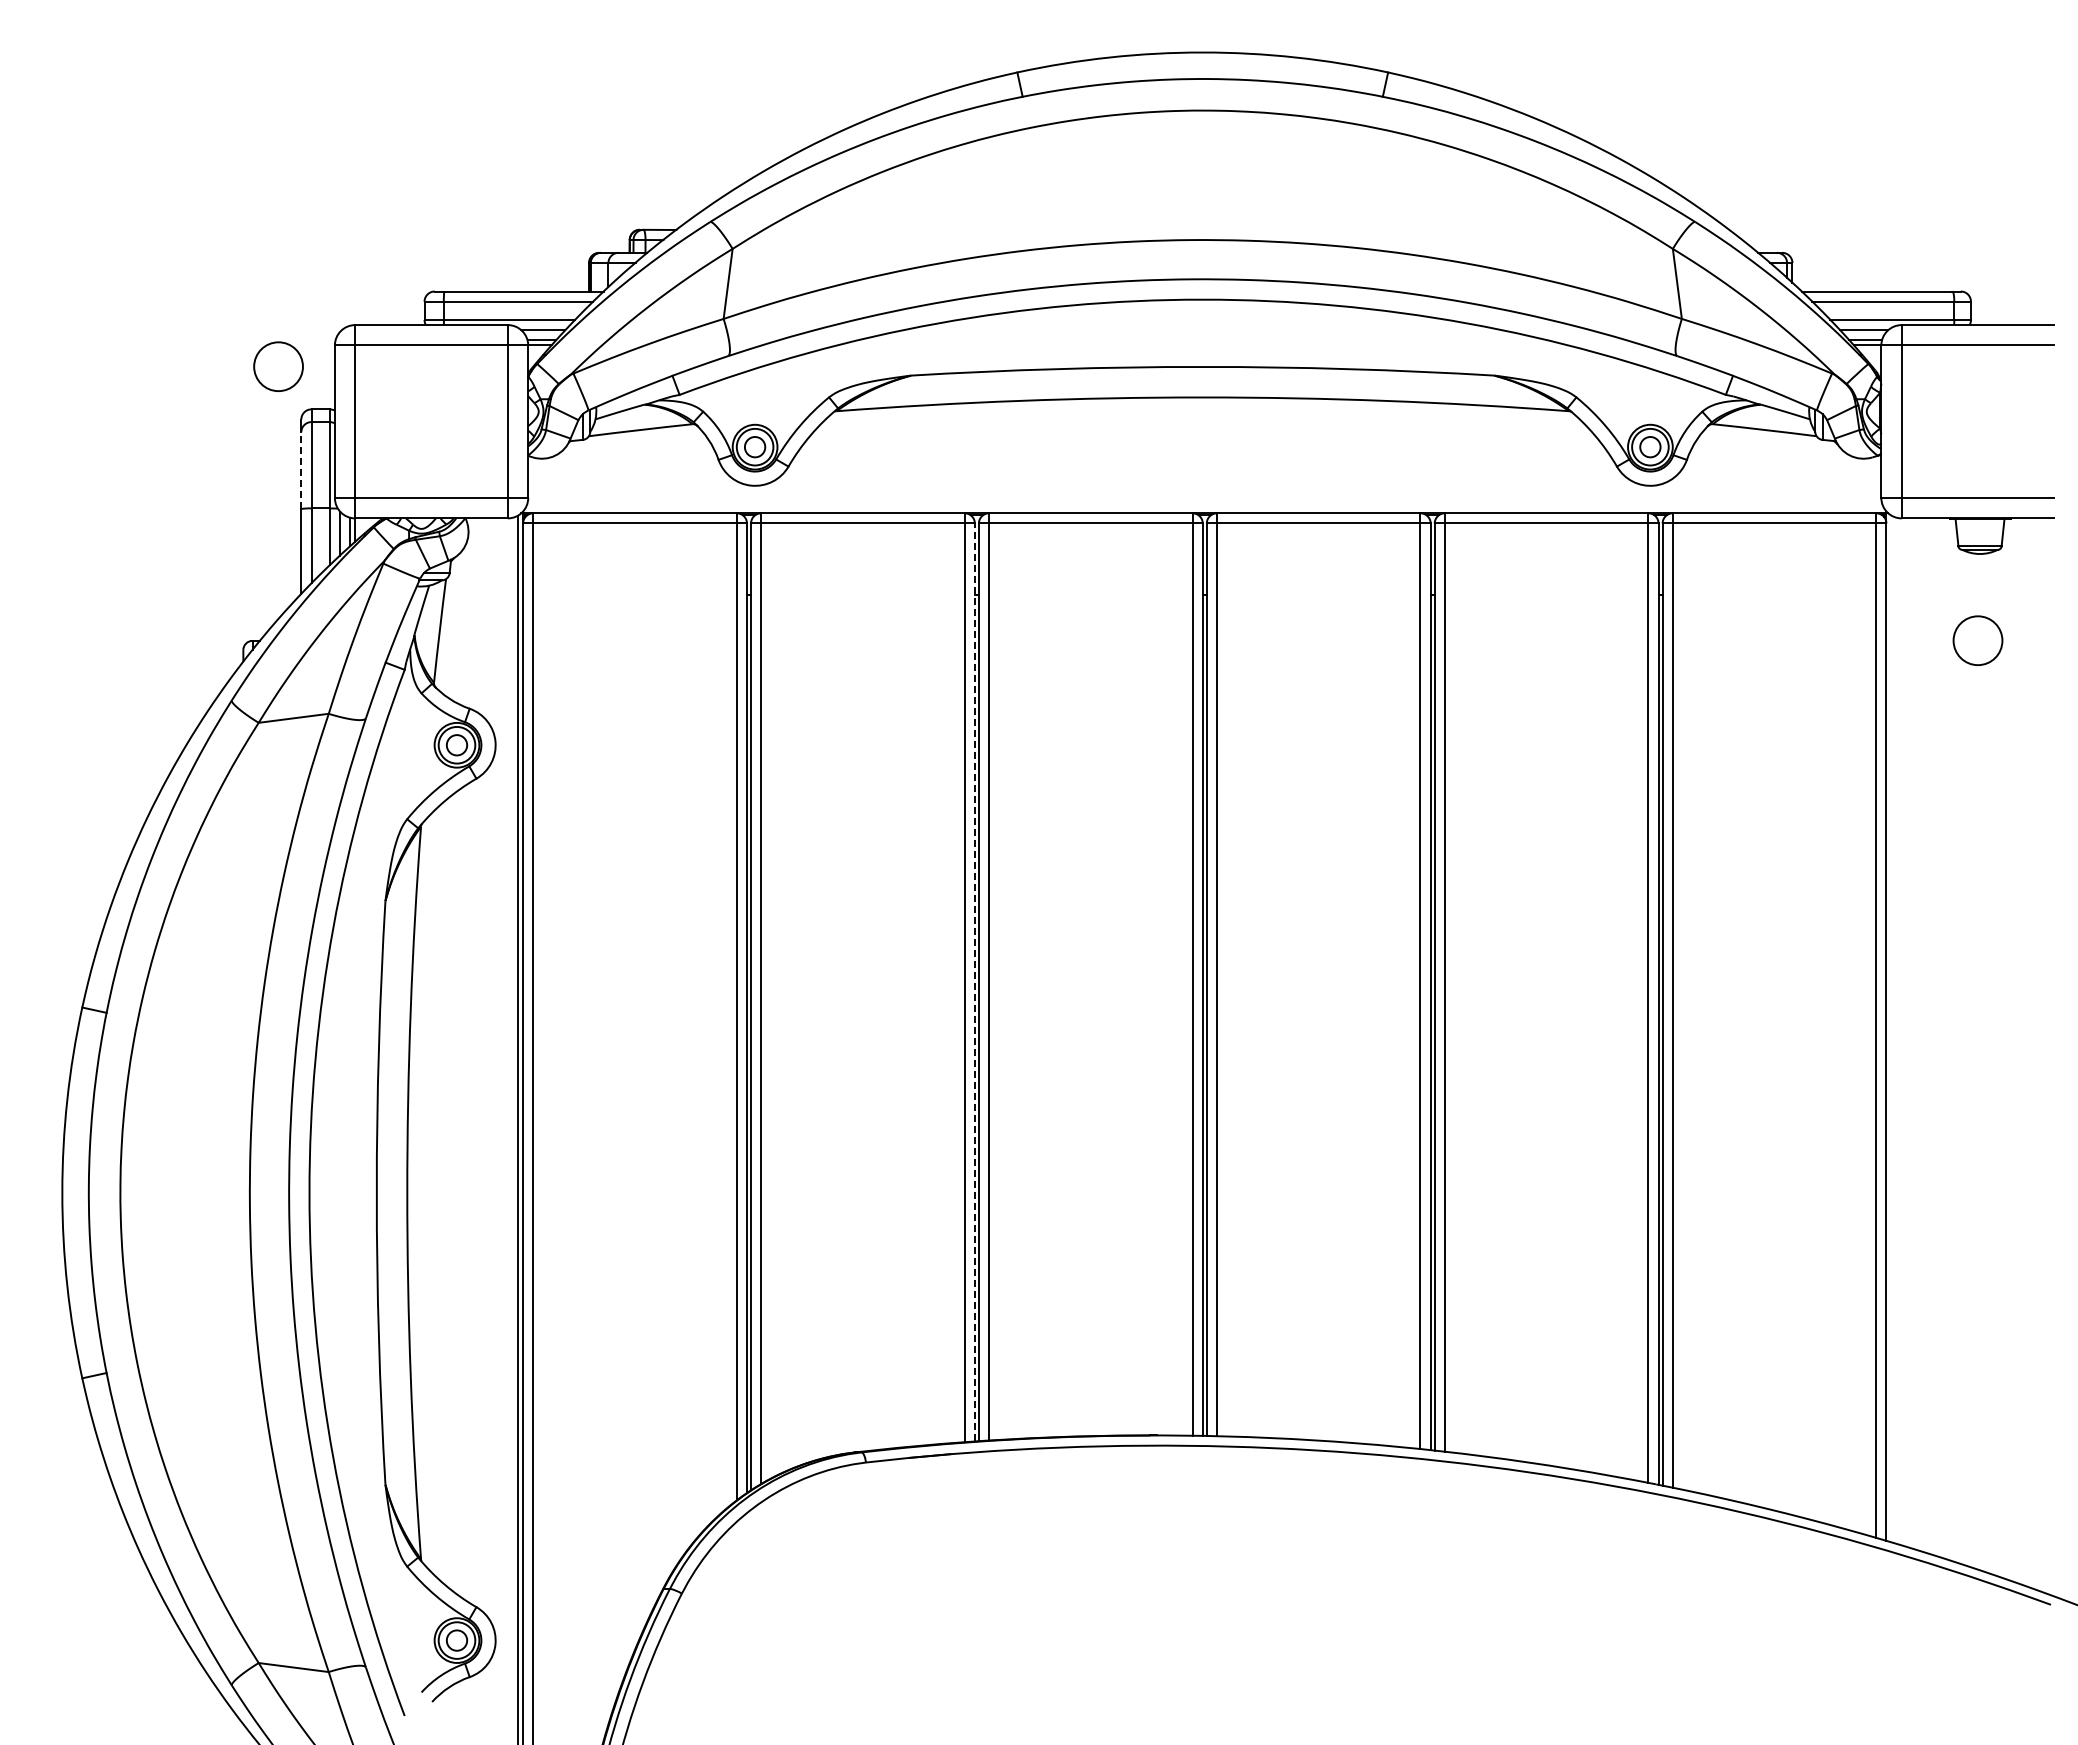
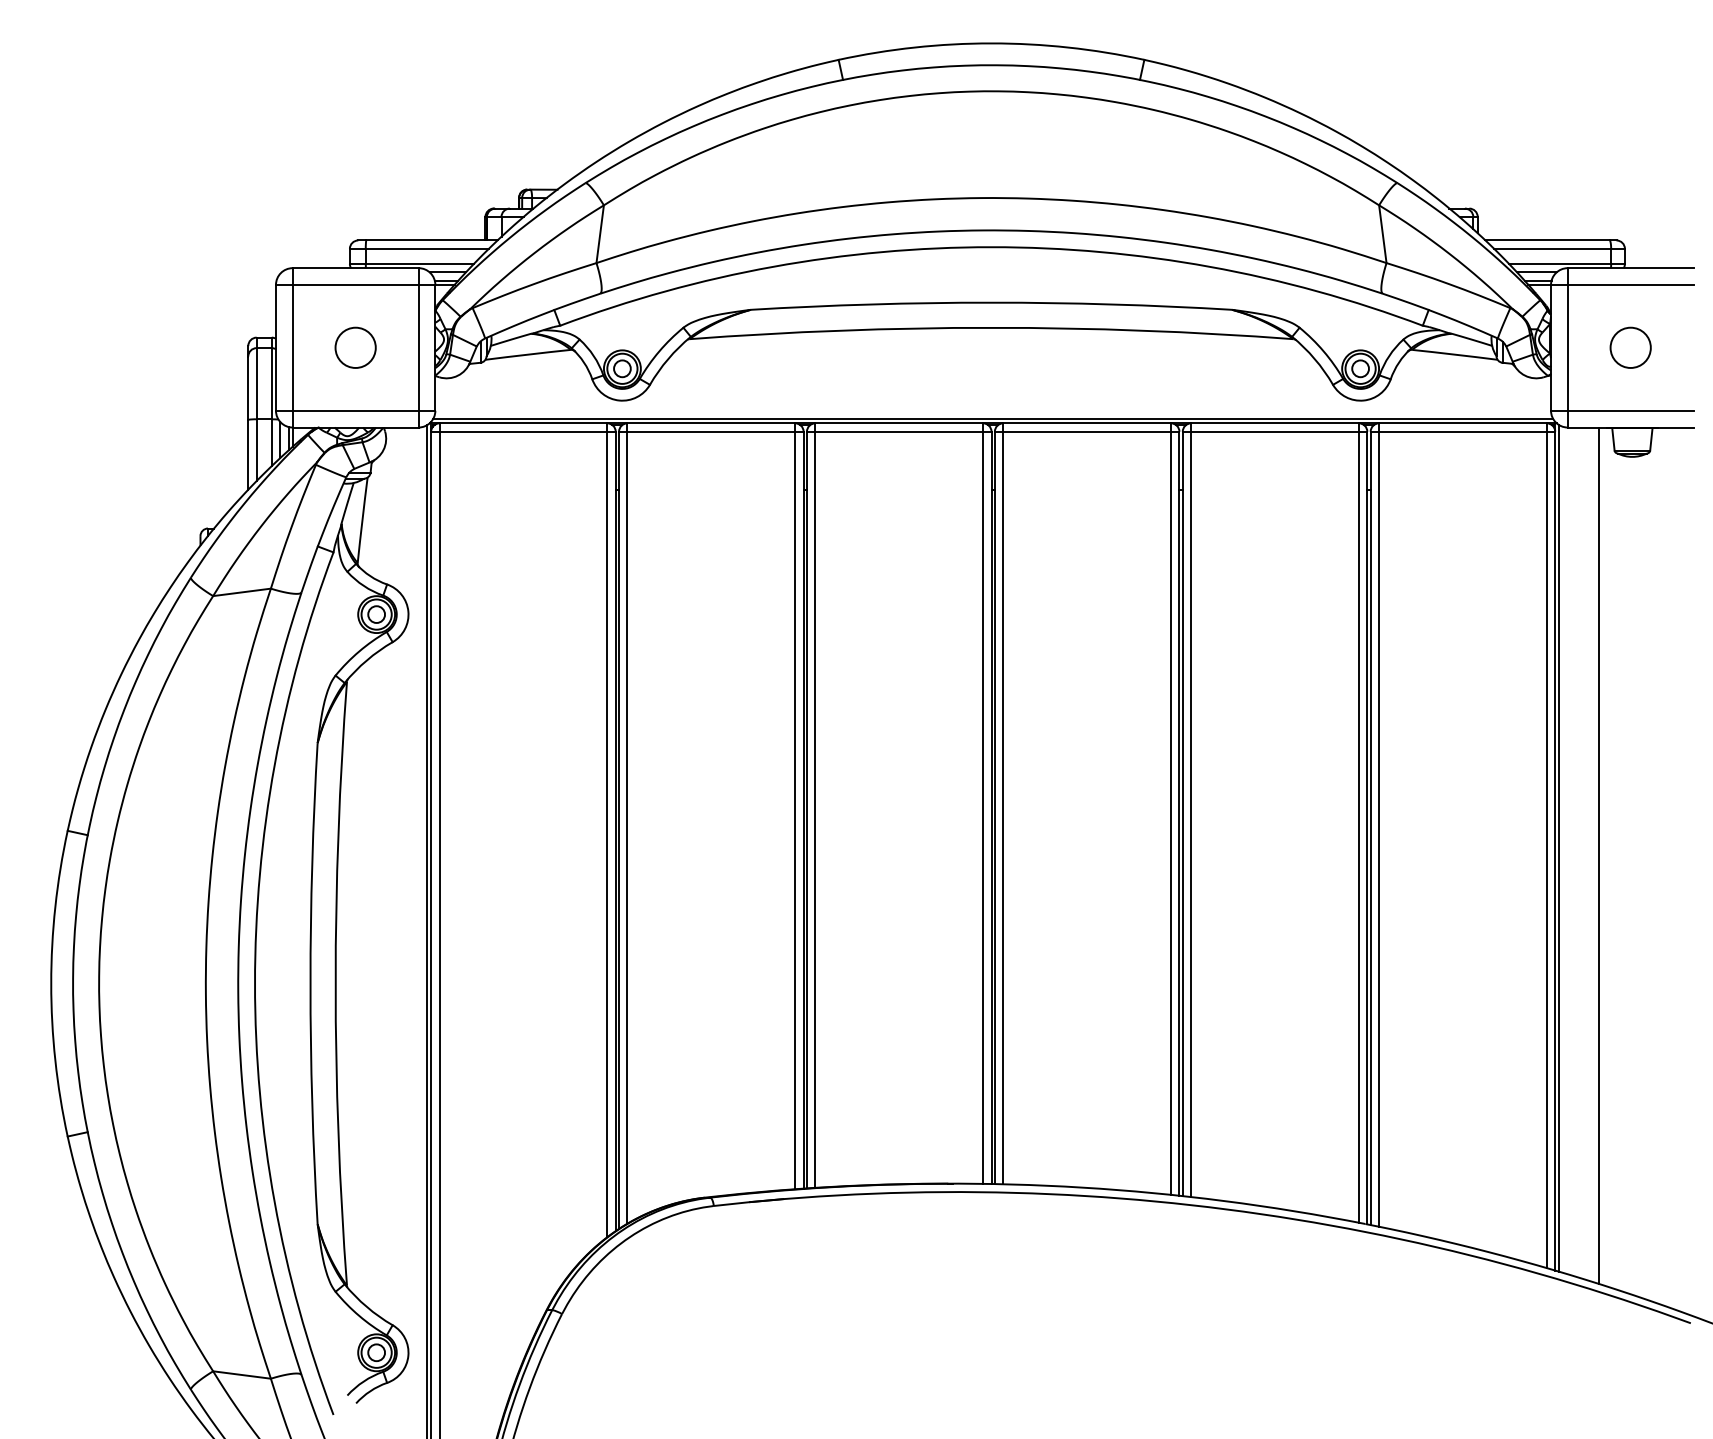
circle: (278, 366) -> (355, 347), moved
line: (301, 470) -> (248, 388), dashed -> solid
line: (1204, 508) -> (992, 419), added
circle: (1977, 640) -> (1630, 347), moved
line: (974, 982) -> (803, 810), dashed -> solid
line: (1891, 1028) -> (1559, 848), added
line: (1939, 1037) -> (1598, 855), added

